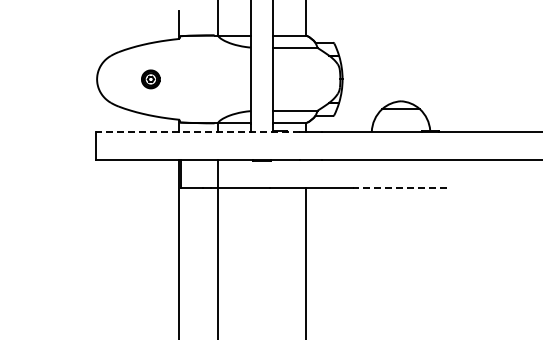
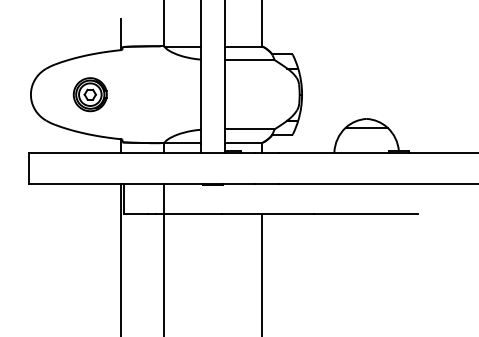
part: (150, 79) -> (89, 94), size x1.67
line: (197, 131) -> (141, 152), dashed -> solid
line: (400, 187) -> (366, 214), dashed -> solid

